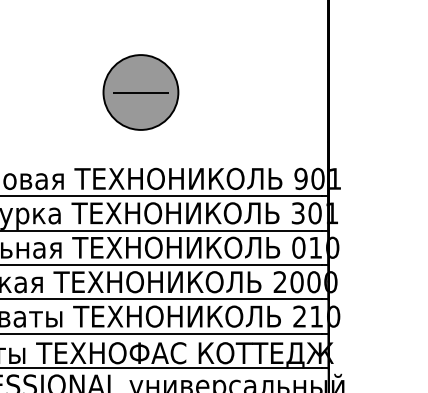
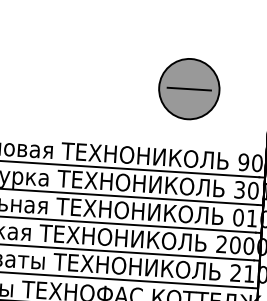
part: (140, 92) -> (188, 89), moved

